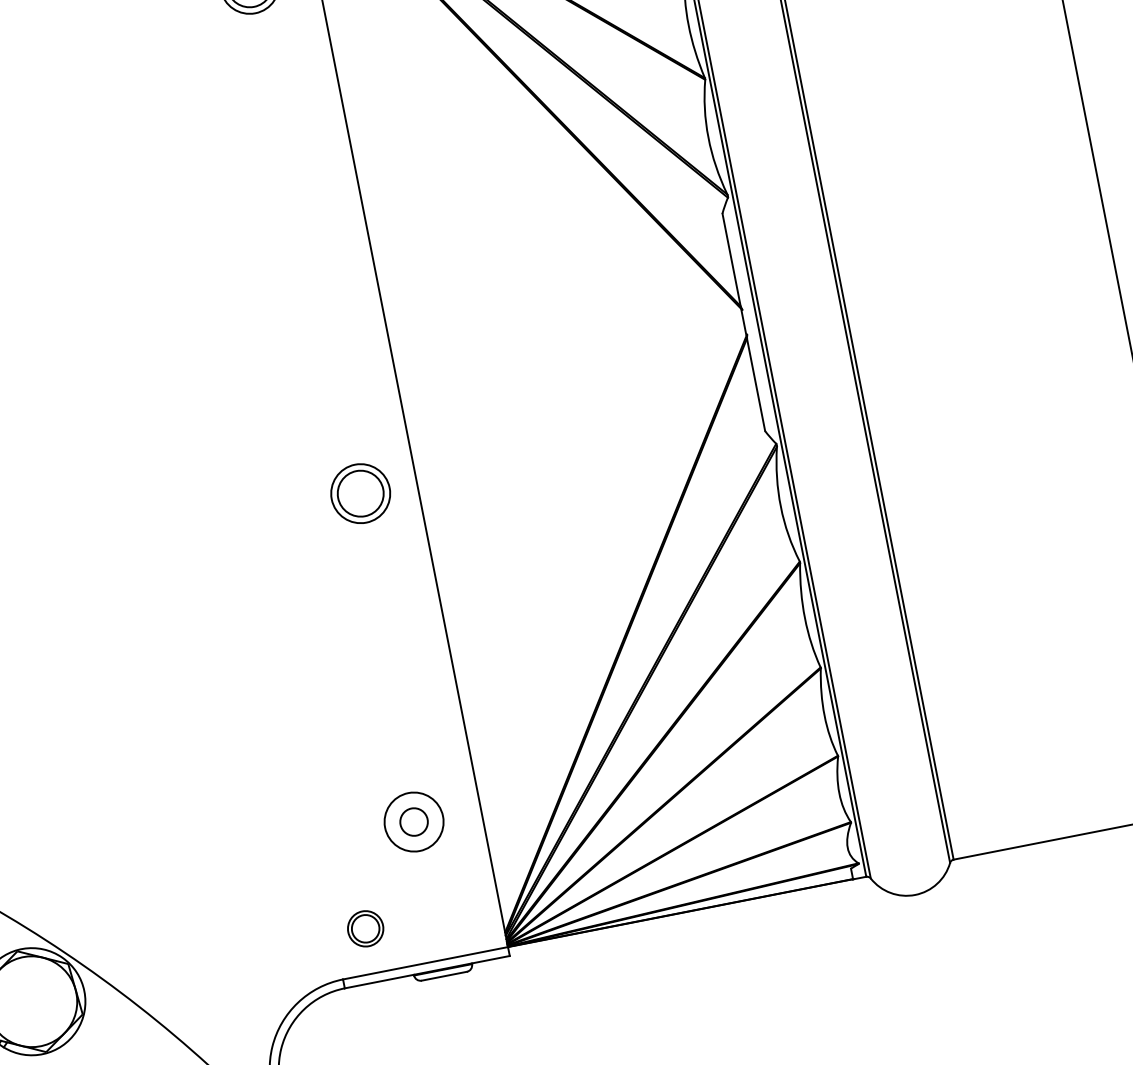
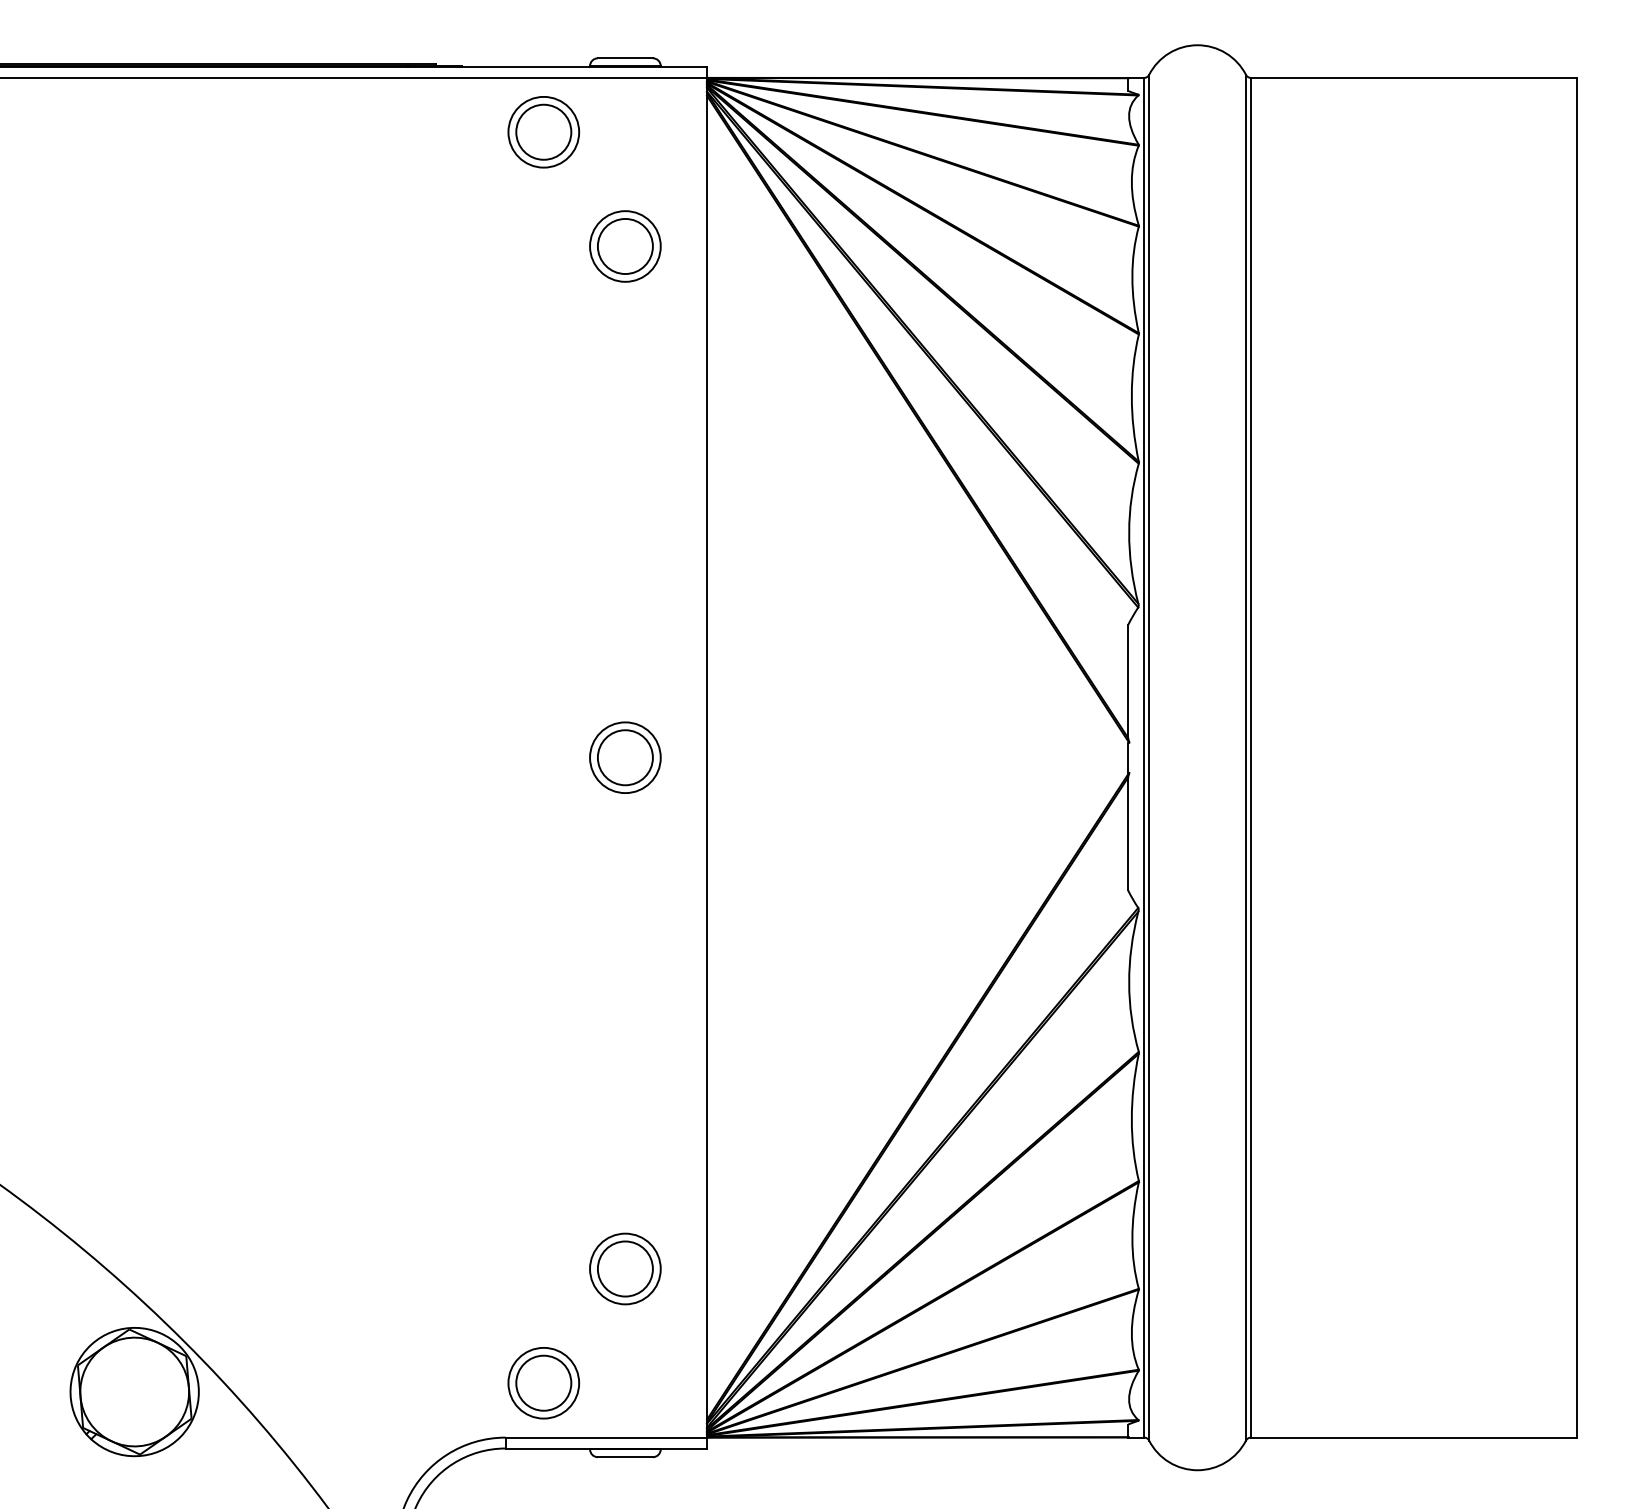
part: (360, 493) -> (625, 757), moved
circle: (413, 821) -> (624, 1268), size x1.67
part: (365, 929) -> (543, 1383), size x1.67

